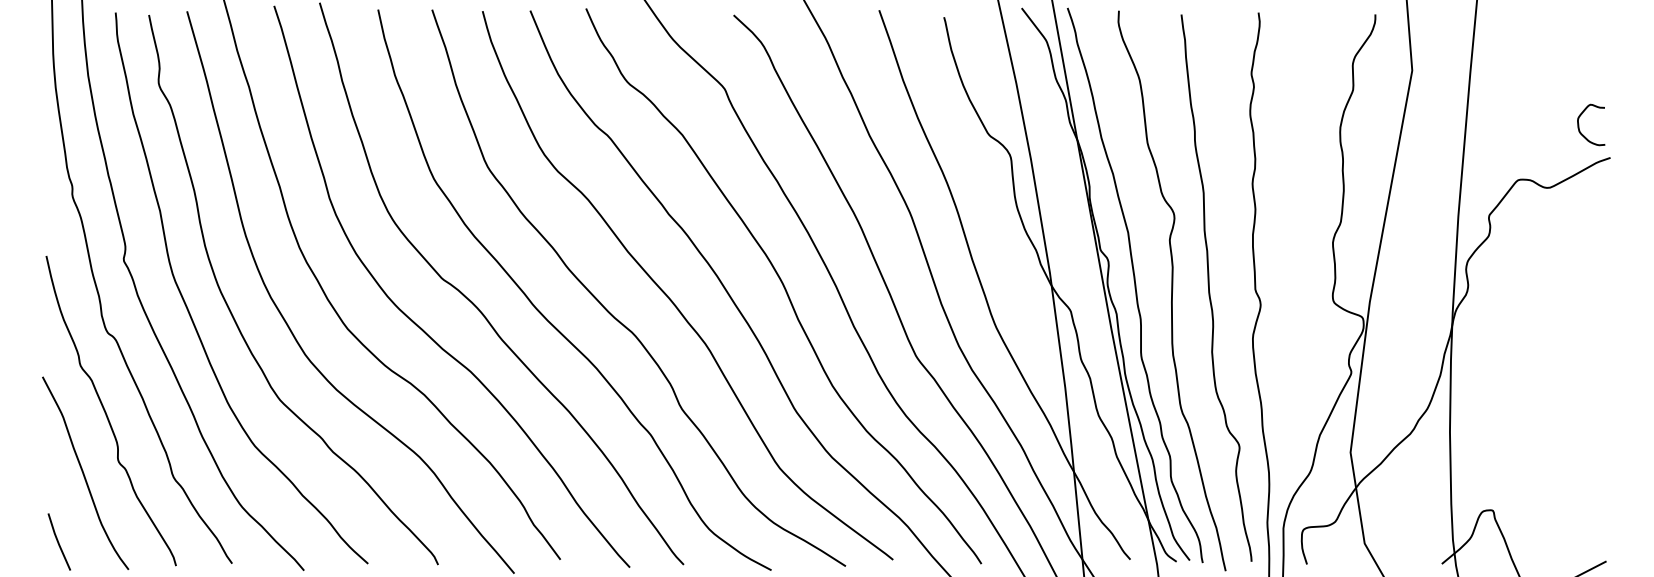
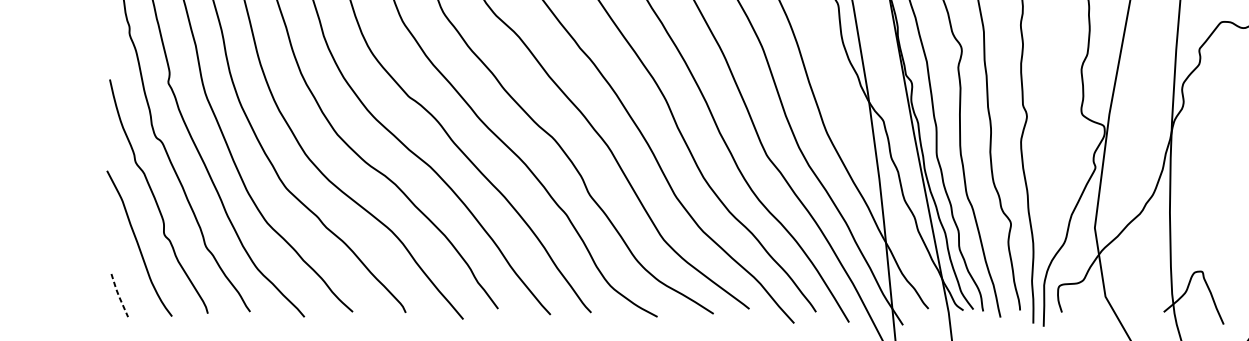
line: (58, 542) -> (119, 295), solid -> dashed

